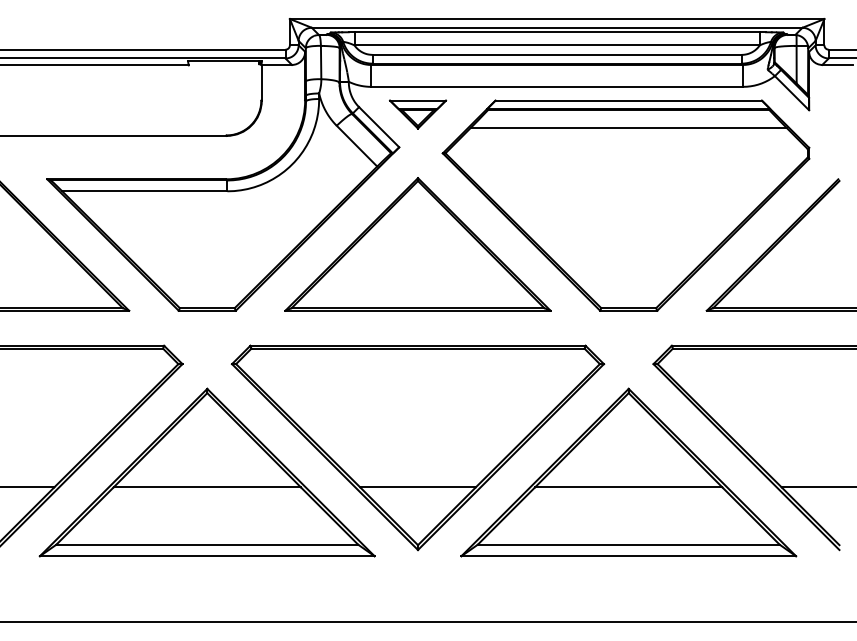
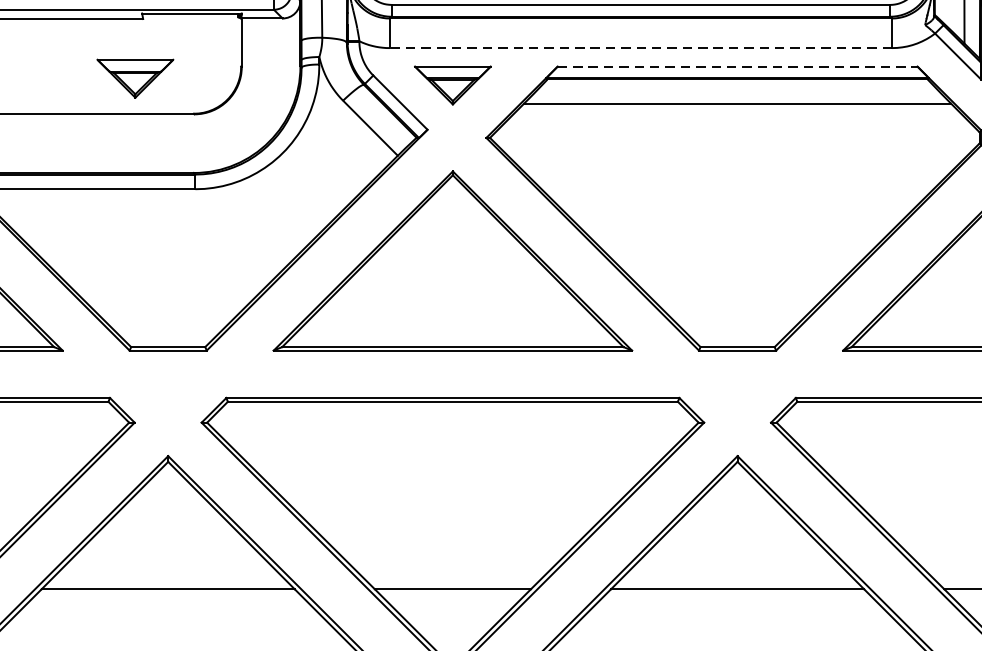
line: (557, 86) -> (641, 47), solid -> dashed
line: (629, 100) -> (738, 66), solid -> dashed
part: (183, 109) -> (136, 78), added

